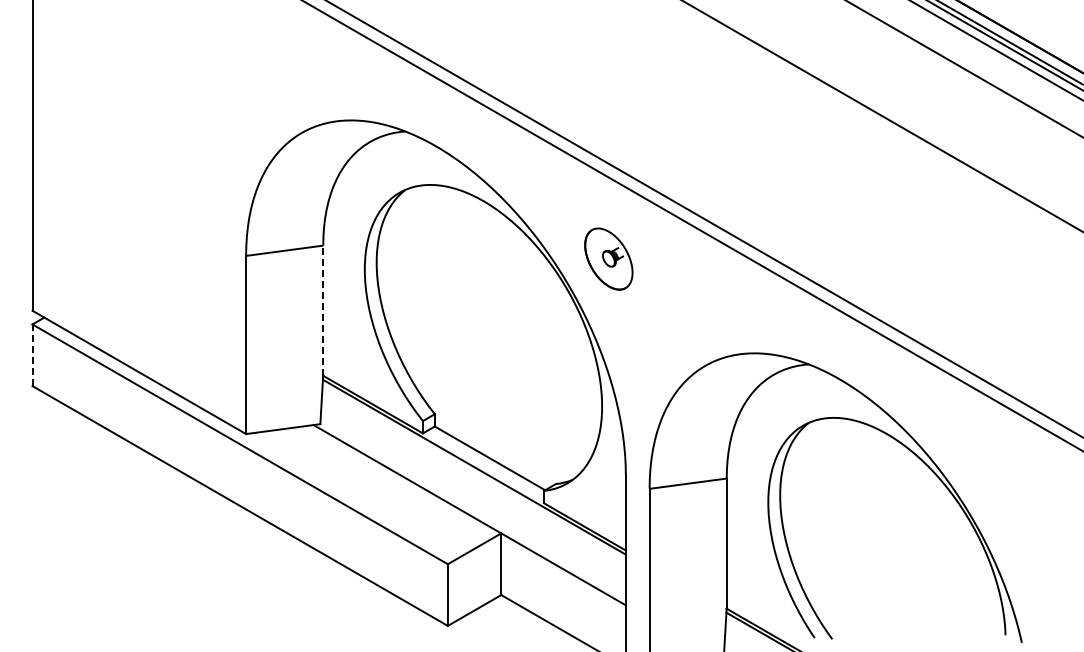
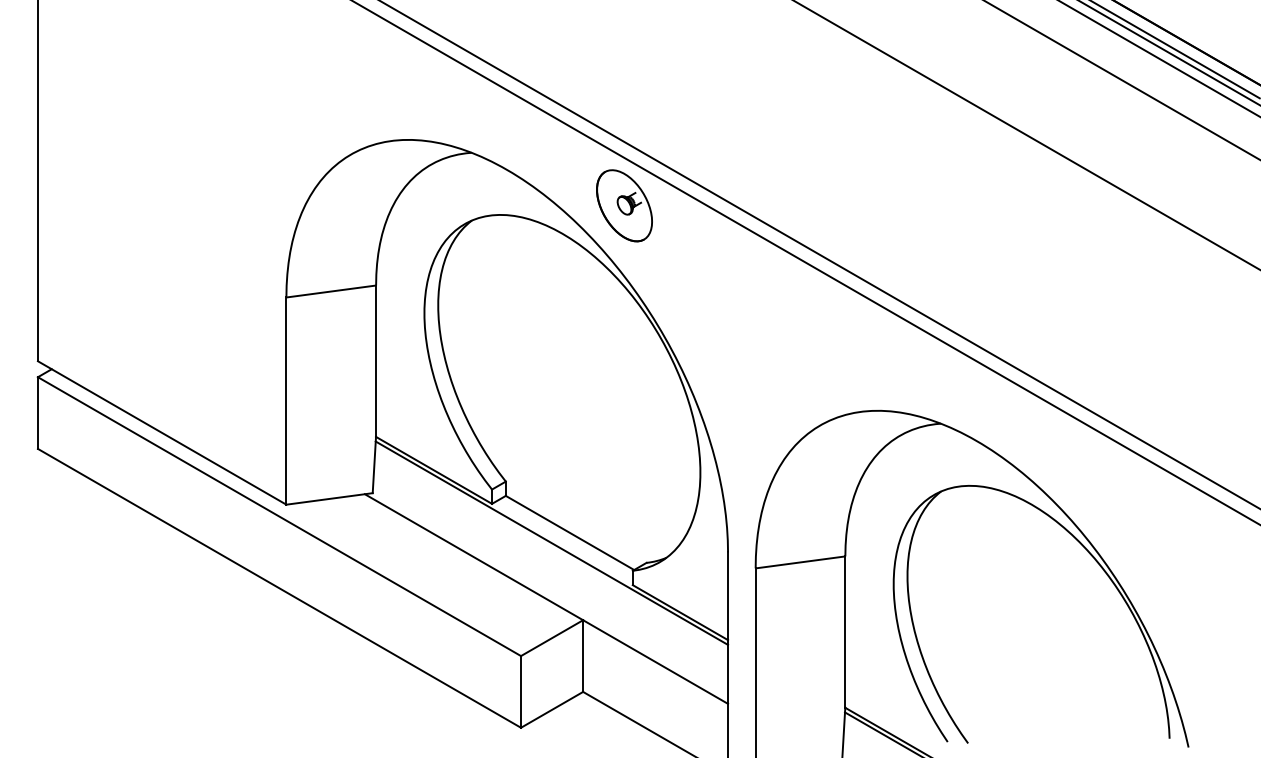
part: (608, 258) -> (624, 205), moved
line: (323, 310) -> (376, 360), dashed -> solid
line: (32, 355) -> (37, 413), dashed -> solid

